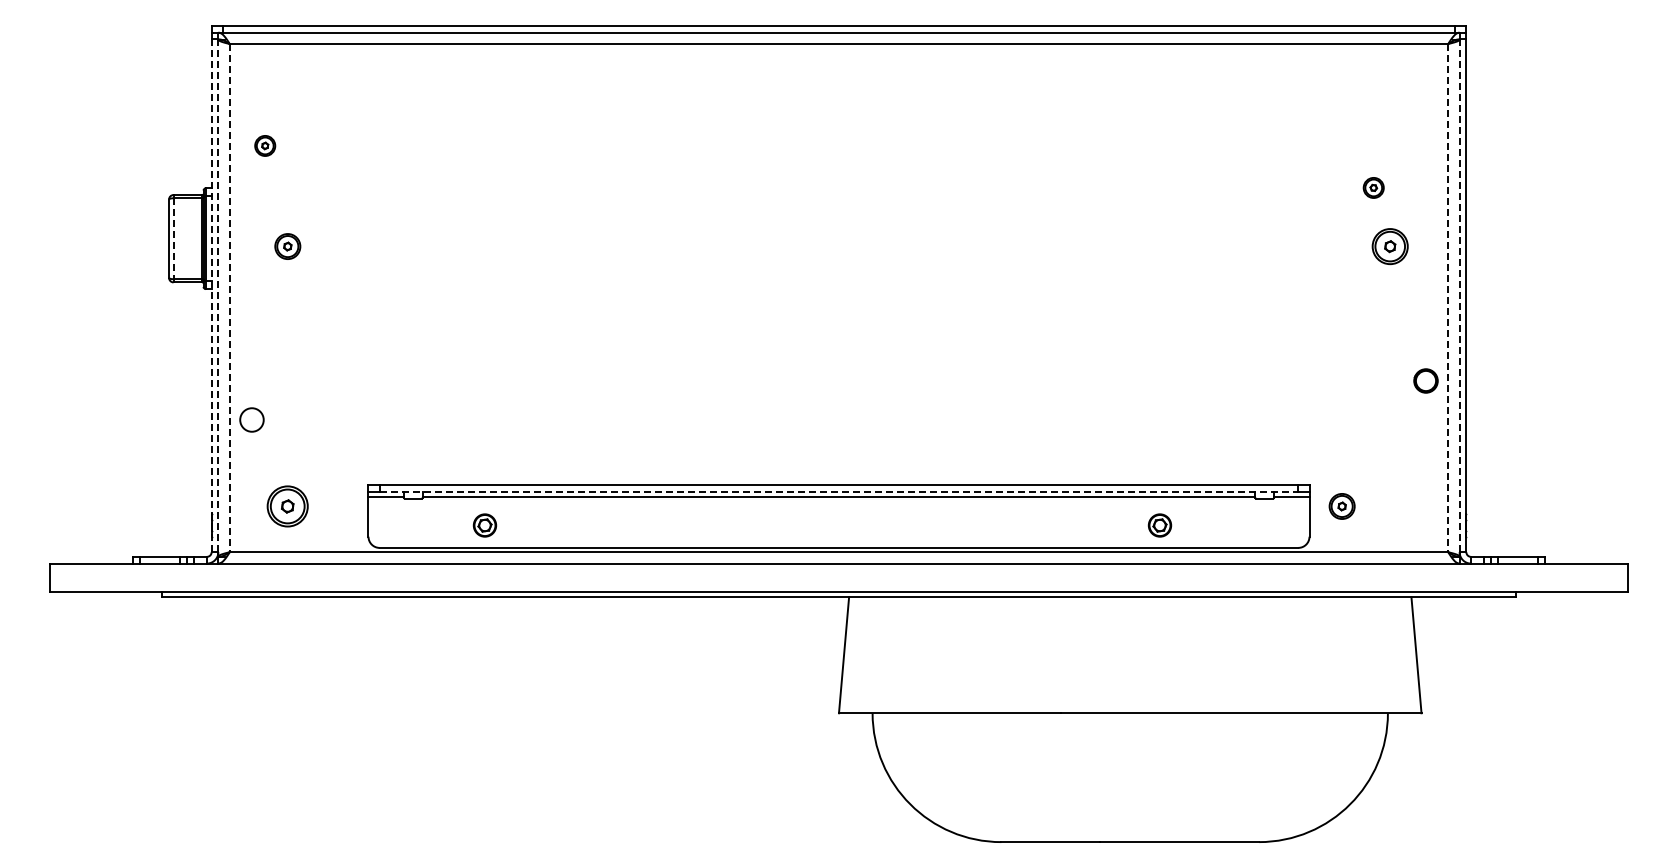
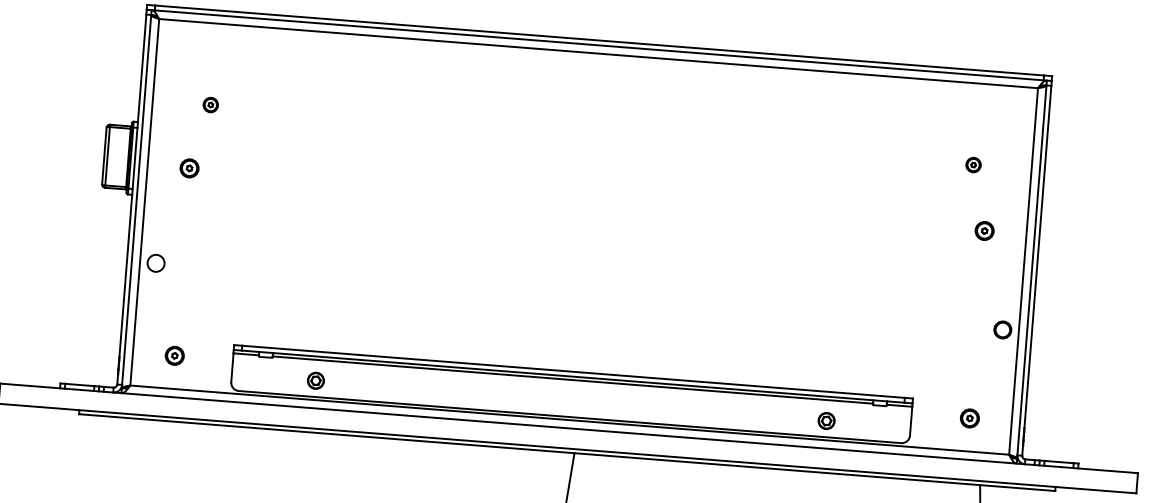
part: (265, 145) -> (211, 104), moved
part: (1373, 187) -> (973, 164), moved
line: (173, 239) -> (107, 156), dashed -> solid
part: (1389, 246) -> (984, 230), size x0.71
line: (211, 295) -> (131, 199), dashed -> solid
line: (218, 295) -> (136, 199), dashed -> solid
line: (1459, 296) -> (1031, 270), dashed -> solid
line: (229, 298) -> (144, 202), dashed -> solid
line: (1448, 298) -> (1023, 271), dashed -> solid
circle: (251, 419) -> (155, 262), moved
line: (839, 491) -> (573, 376), dashed -> solid
part: (287, 506) -> (174, 355), size x0.62
part: (1341, 506) -> (969, 418), moved
part: (1159, 525) -> (826, 420), moved

